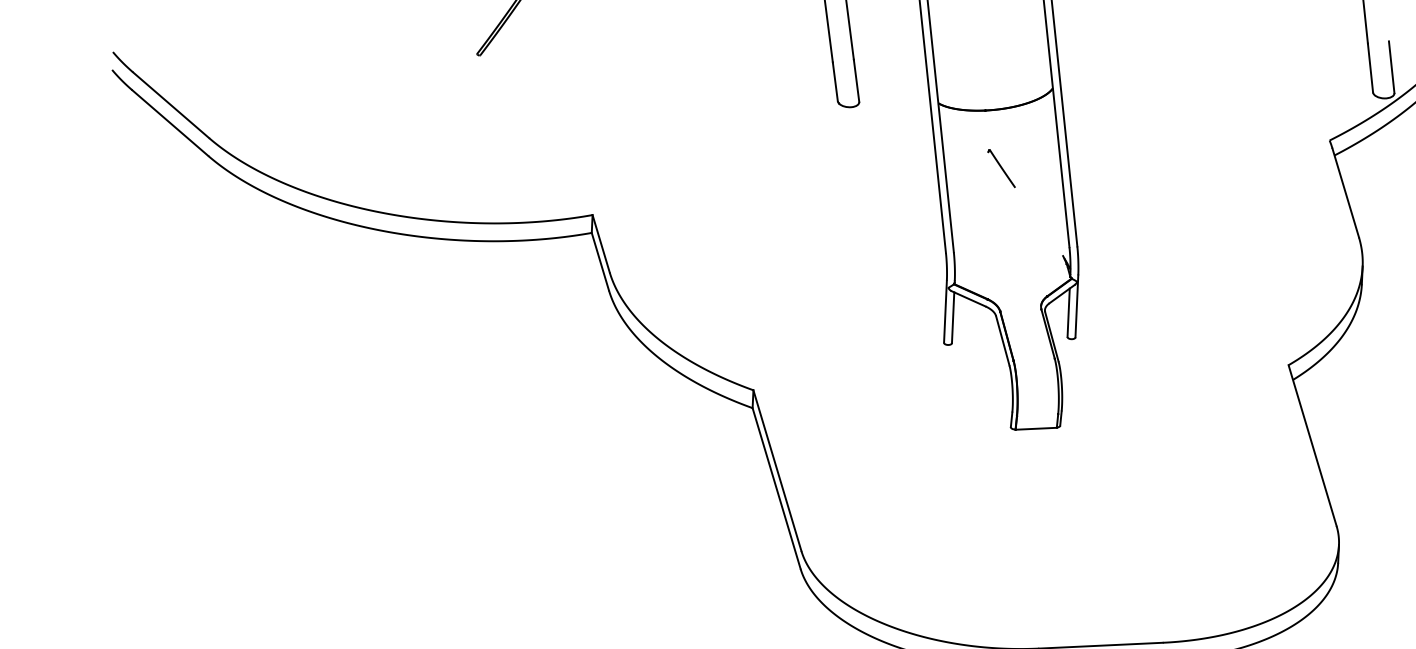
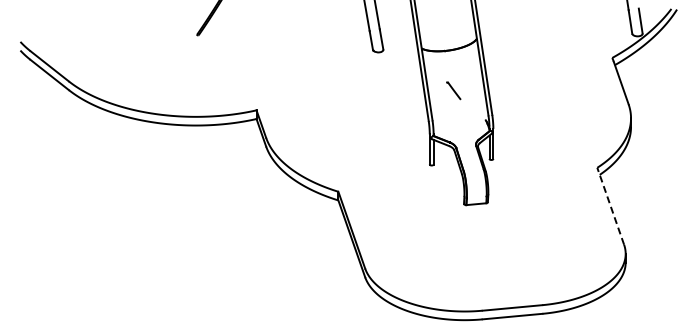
line: (1000, 167) -> (453, 90), moved
line: (1312, 446) -> (610, 206), solid -> dashed

